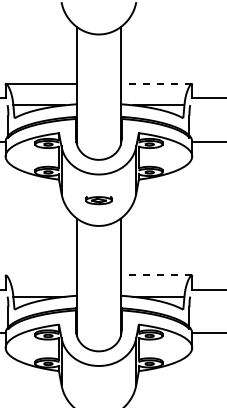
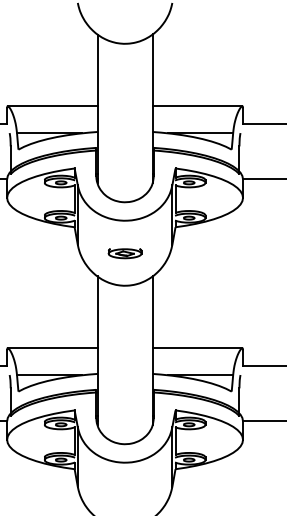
line: (156, 84) -> (197, 106), dashed -> solid
line: (41, 275) -> (52, 348), added
line: (156, 275) -> (197, 348), dashed -> solid

